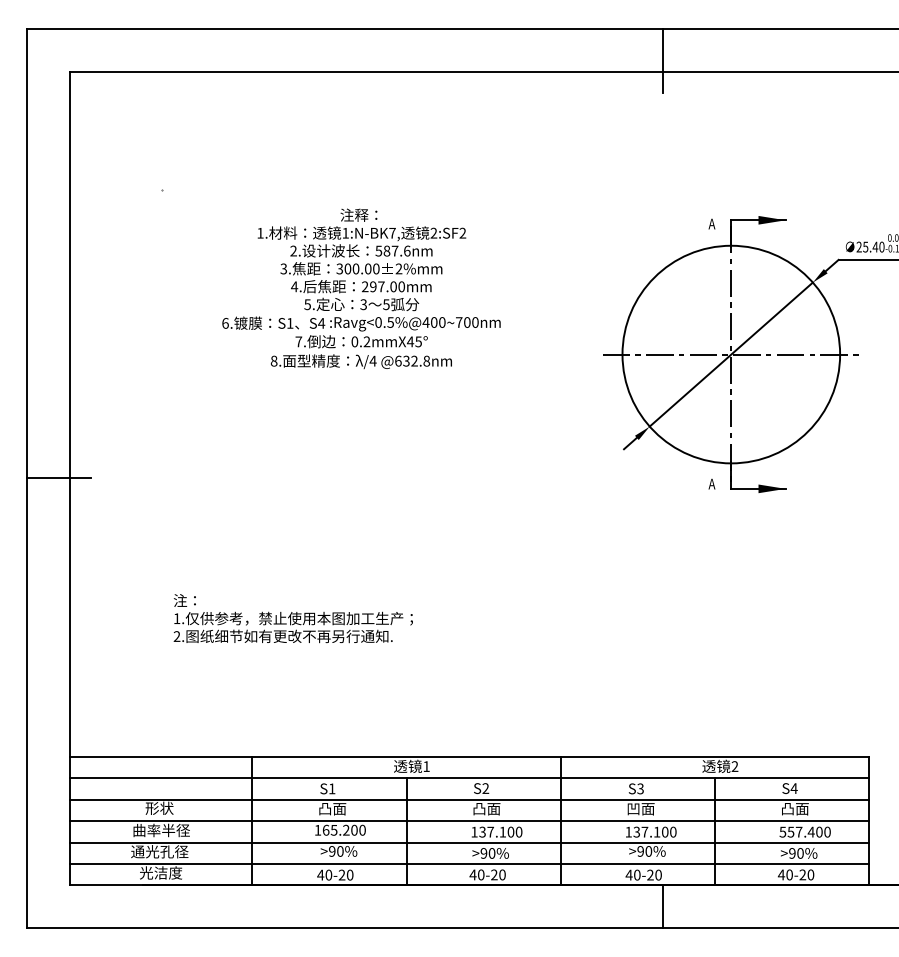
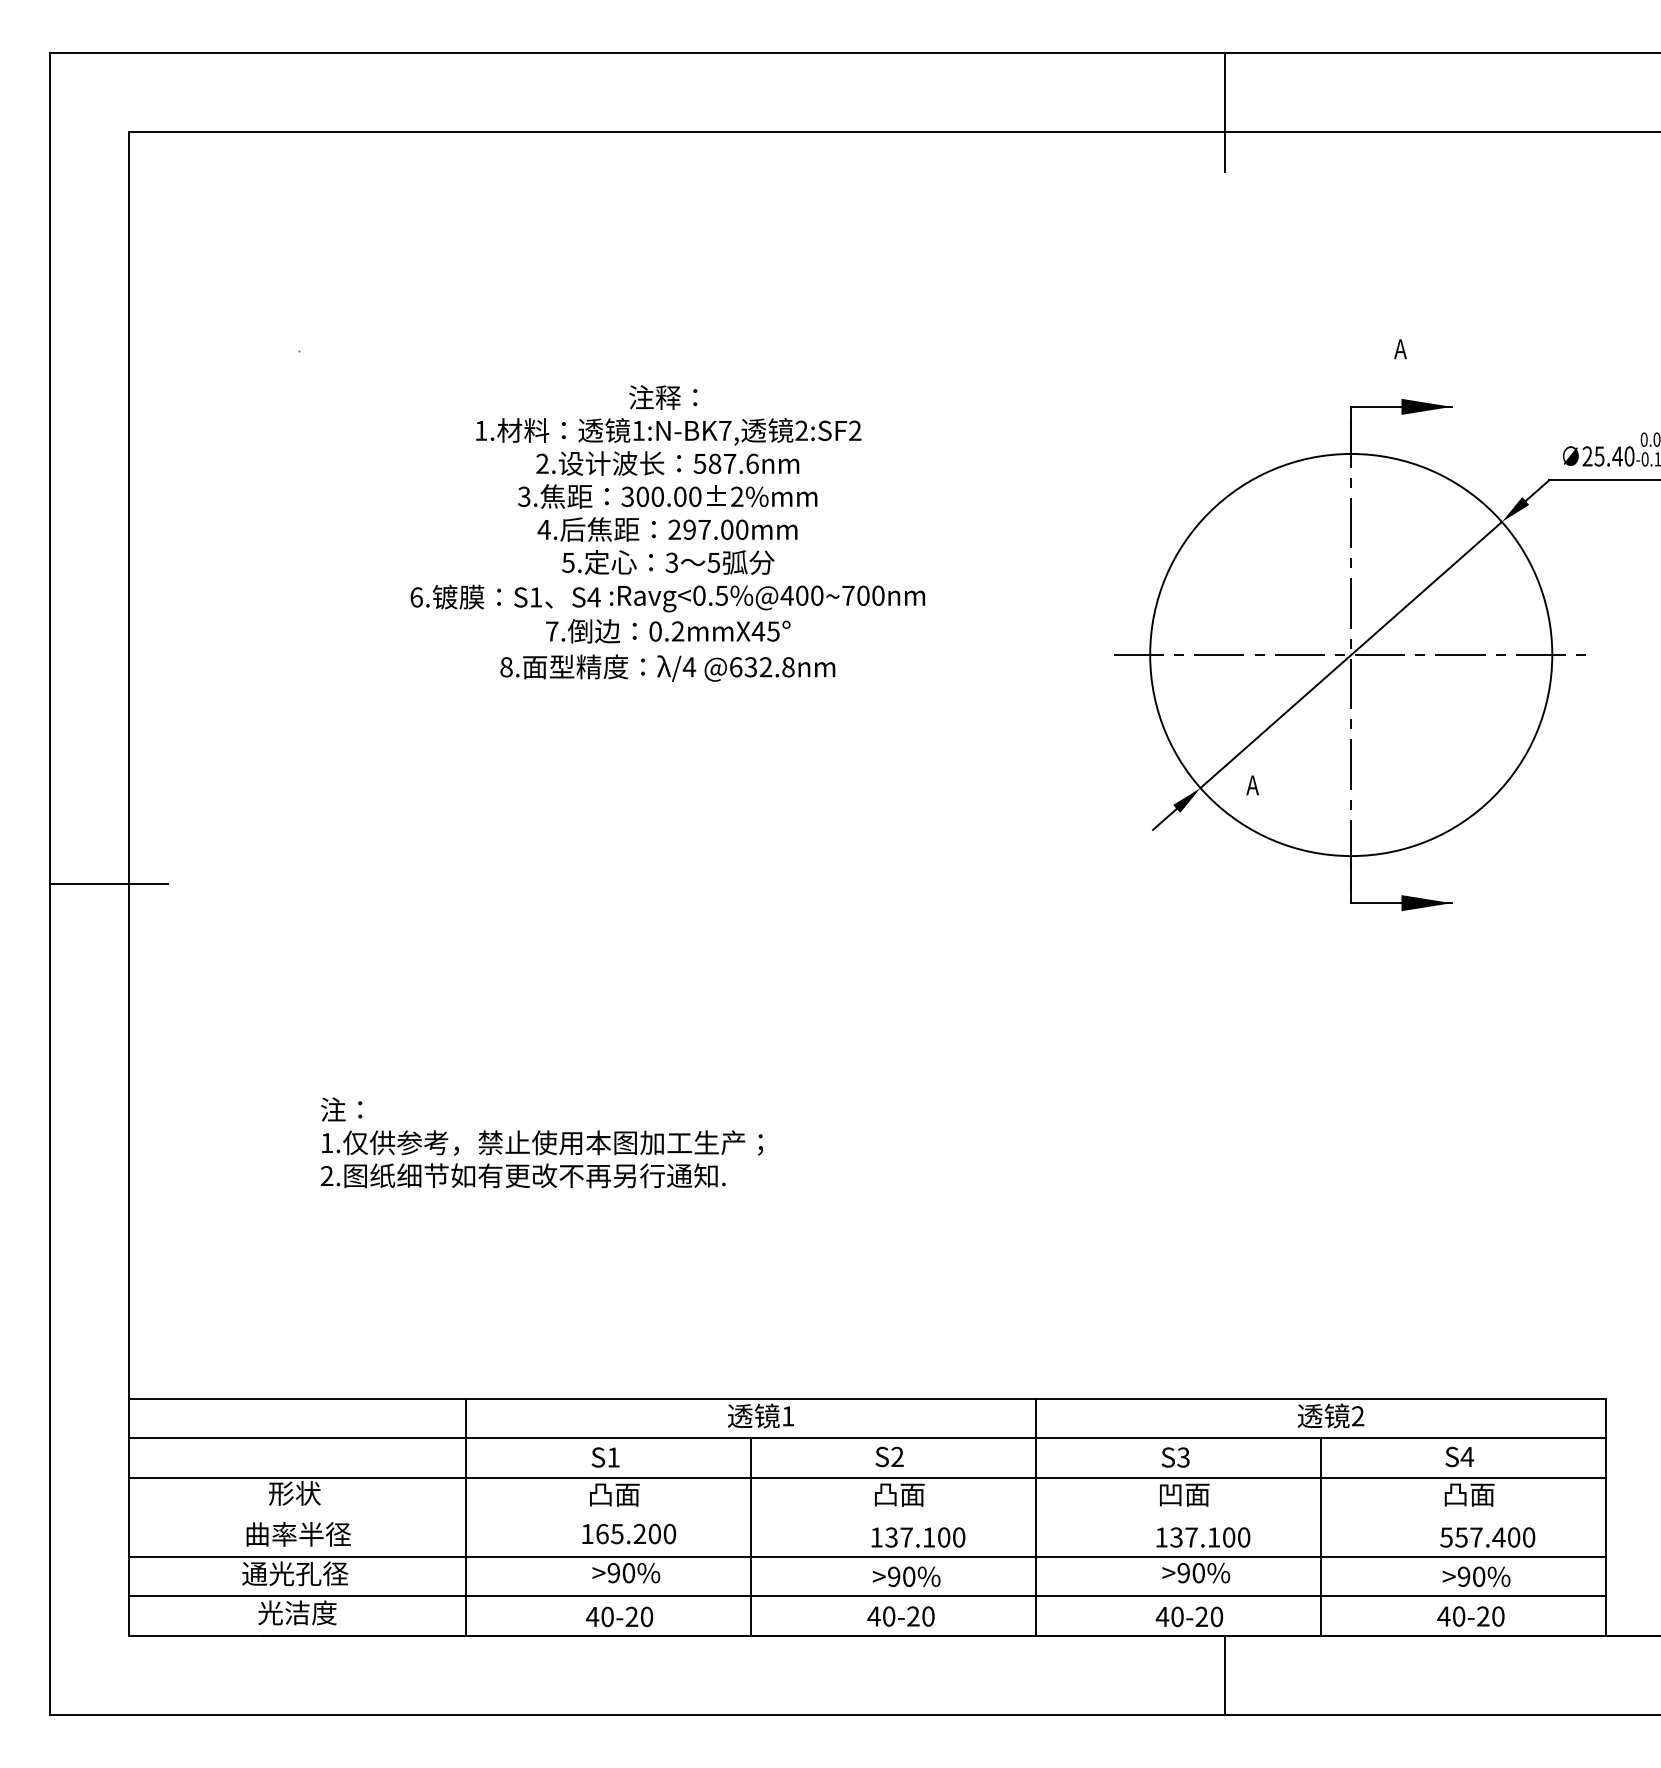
text: (711, 223) -> (1399, 348), moved
text: (711, 483) -> (1251, 784), moved
line: (469, 821) -> (867, 1517), removed

